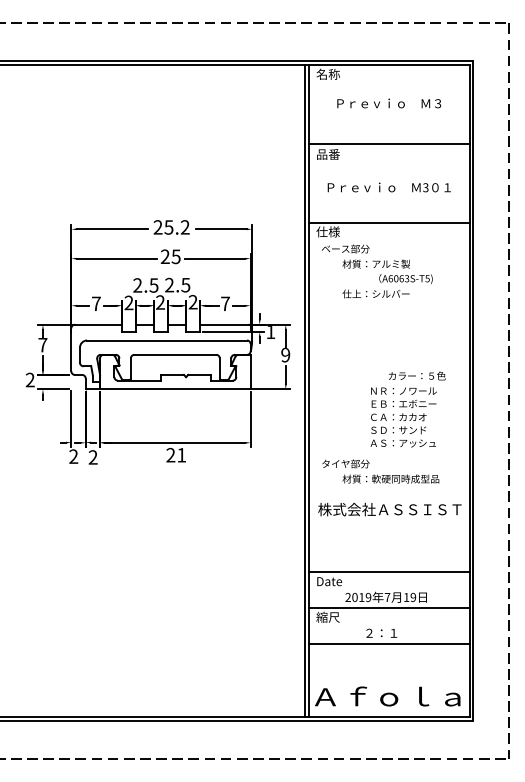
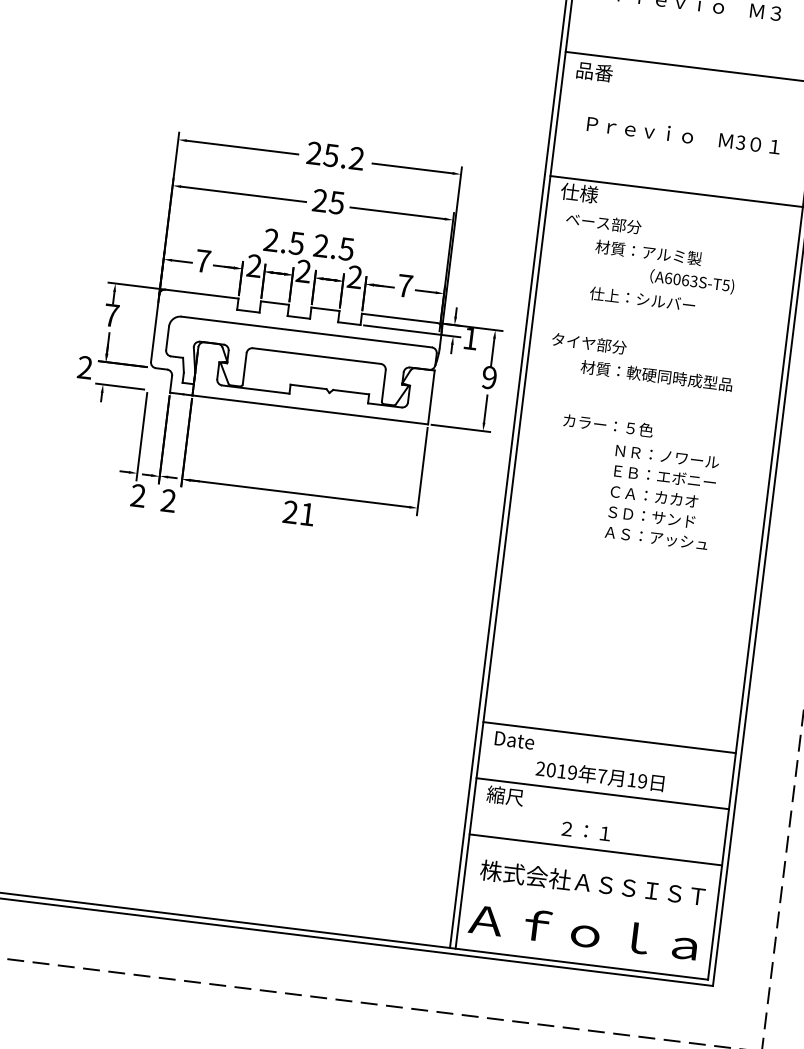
text: (417, 375) -> (608, 424), moved
text: (380, 471) -> (641, 362), moved
text: (389, 509) -> (592, 883), moved

